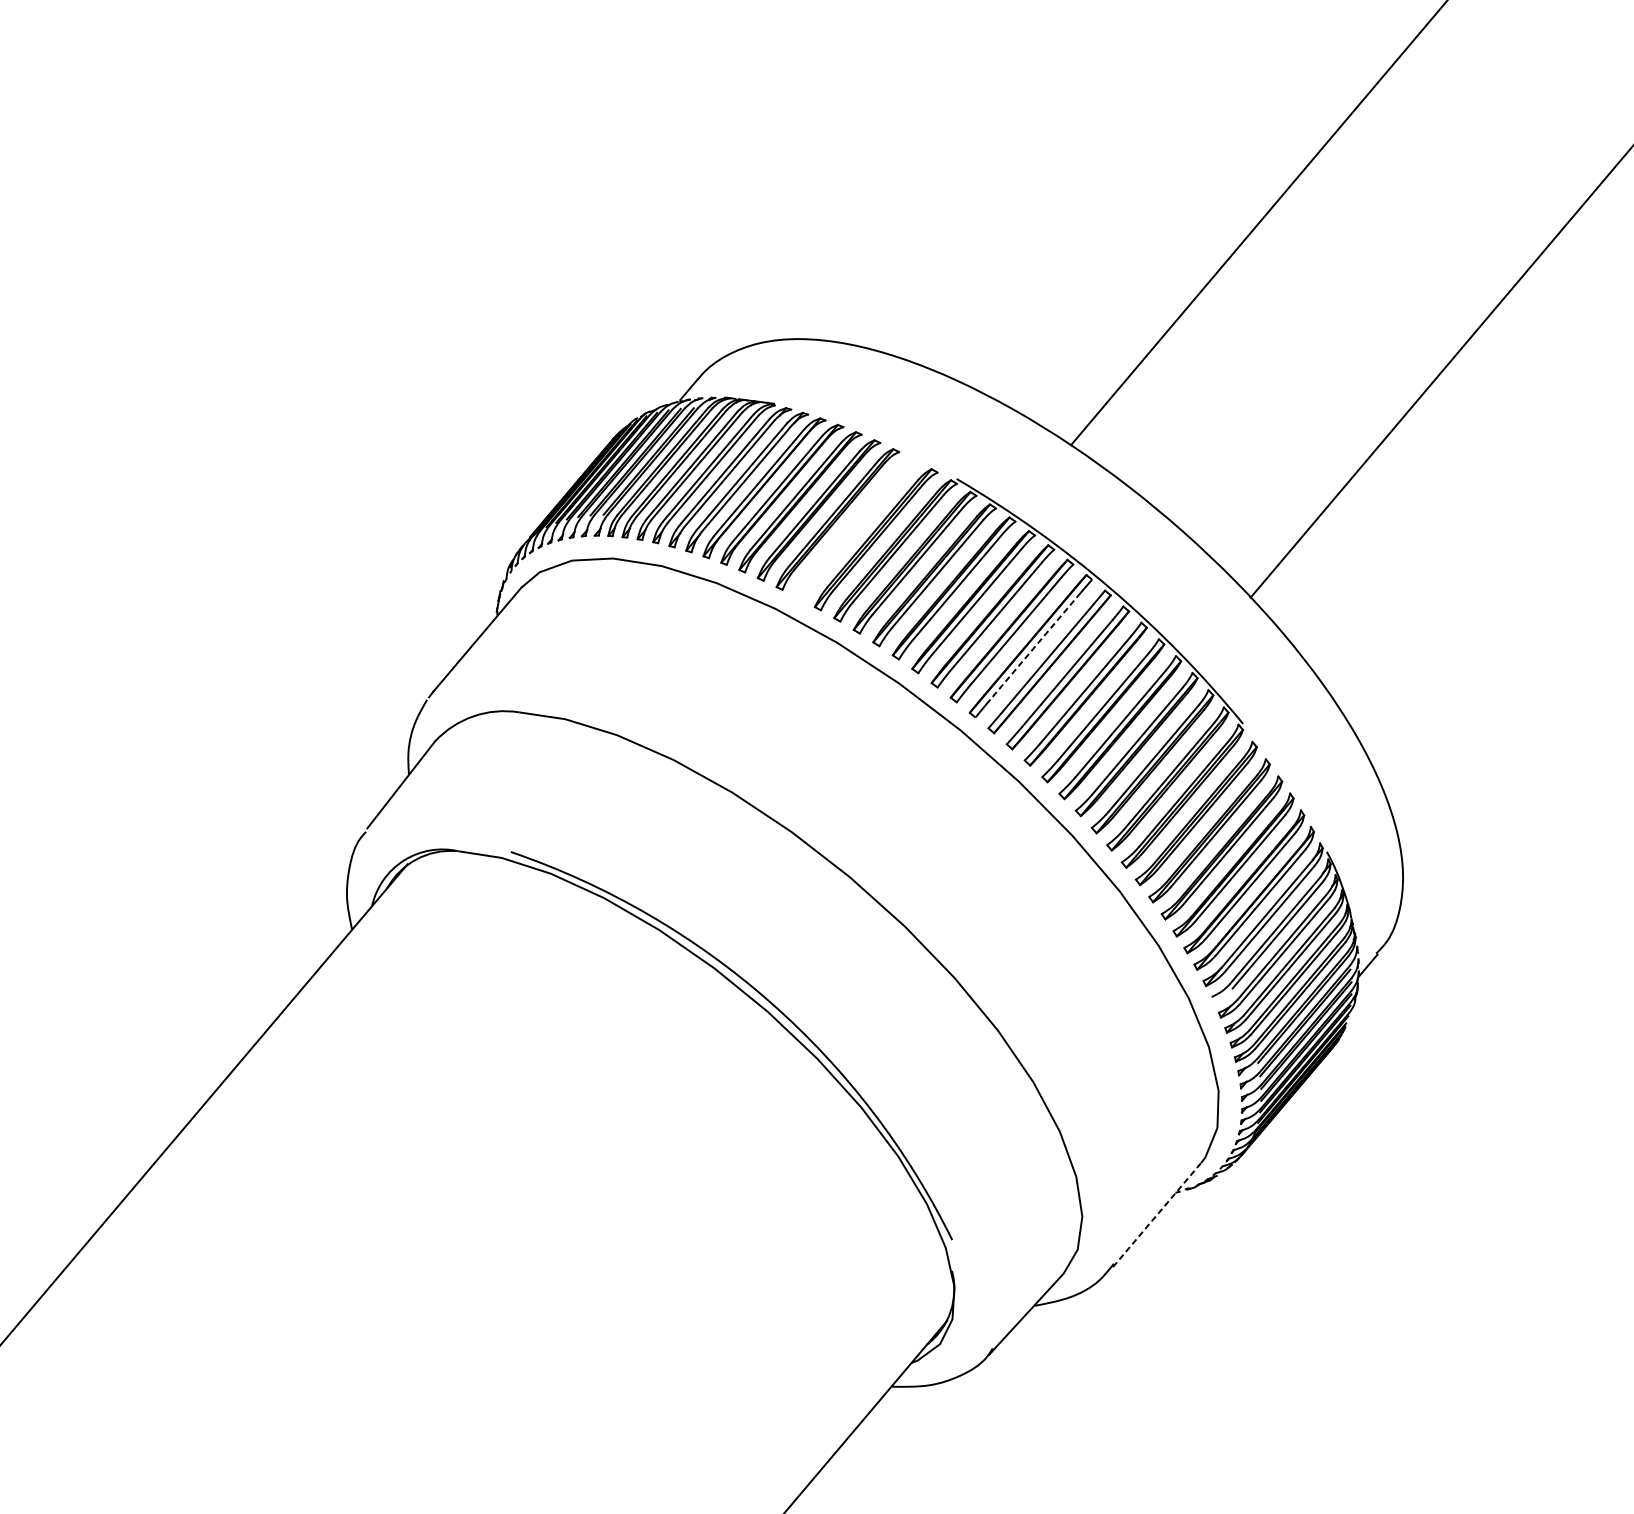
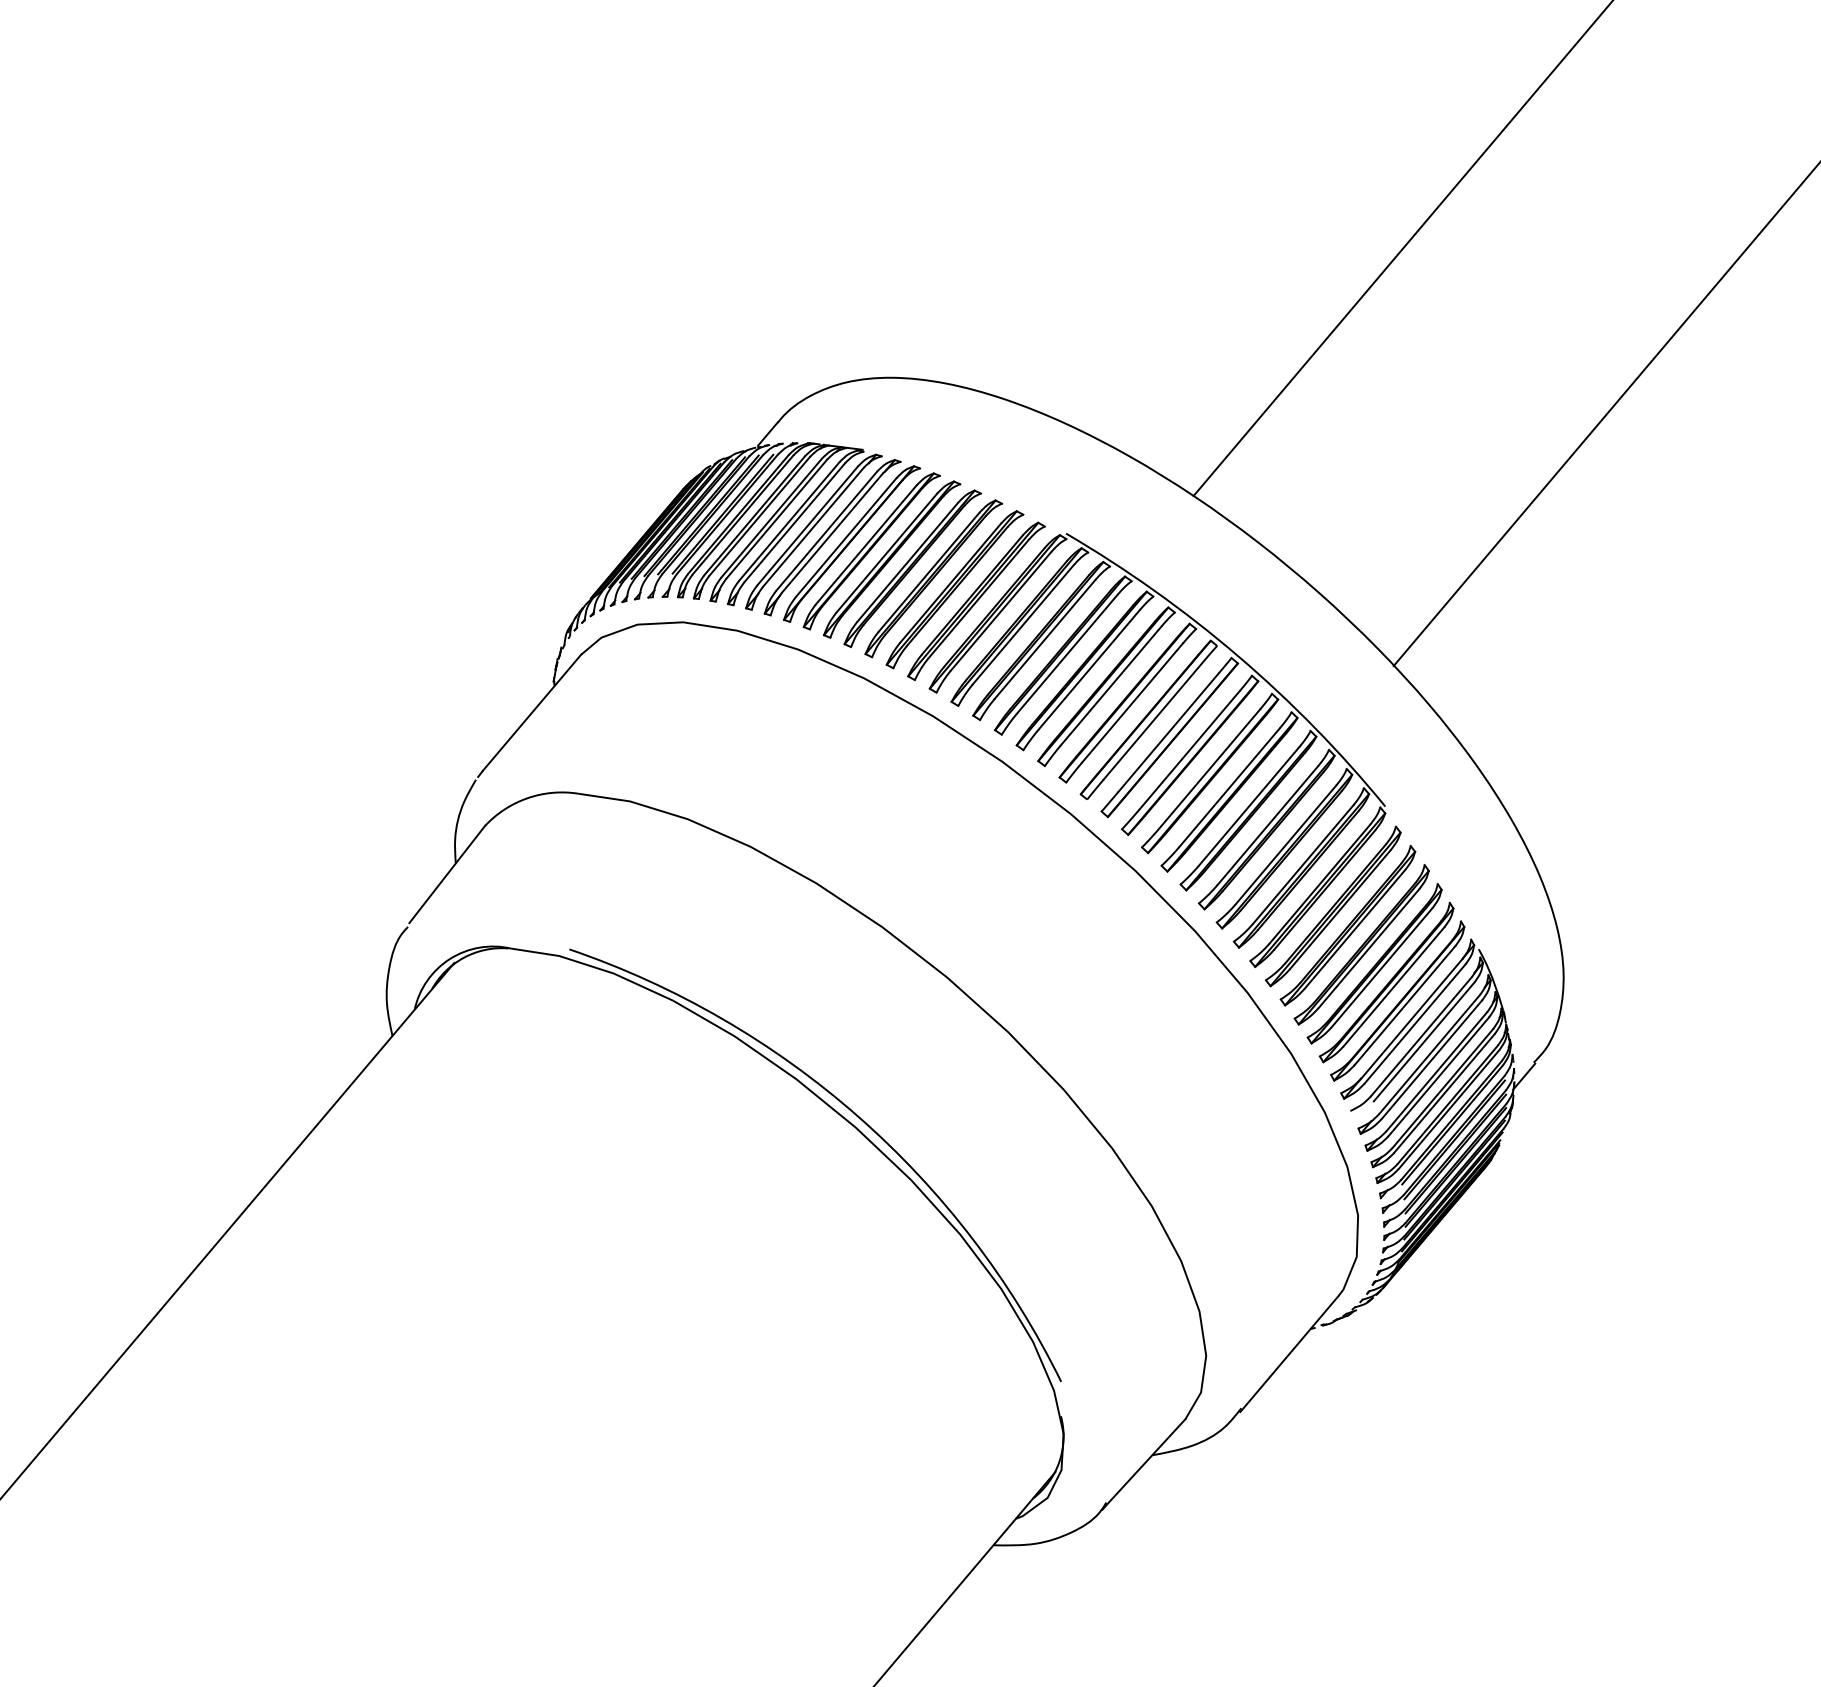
part: (856, 529) -> (954, 589), added
line: (1035, 646) -> (1154, 720), dashed -> solid
line: (1157, 1214) -> (1289, 1353), dashed -> solid

